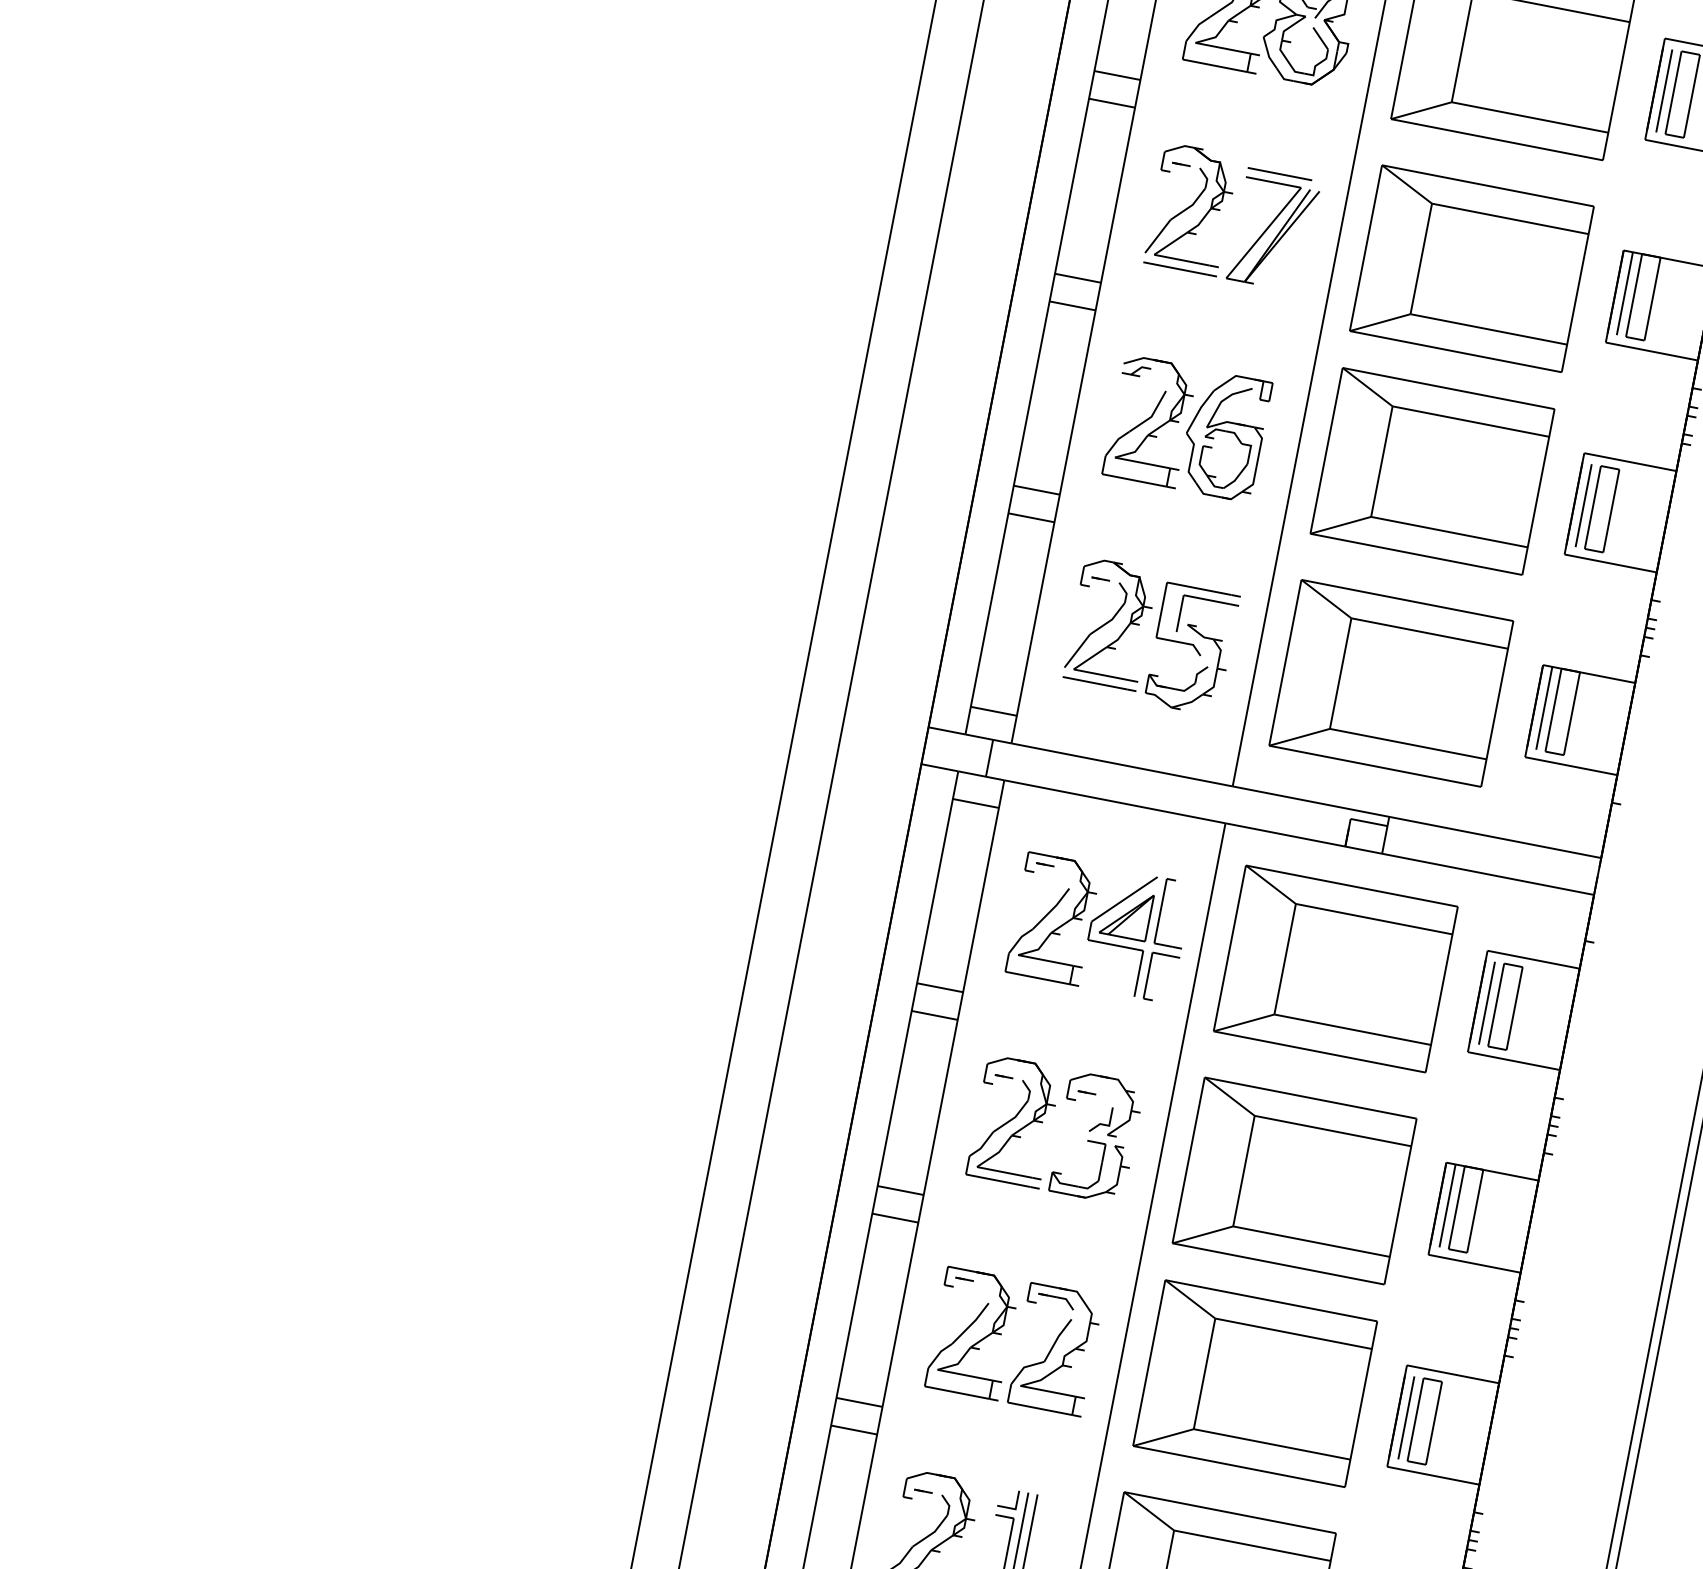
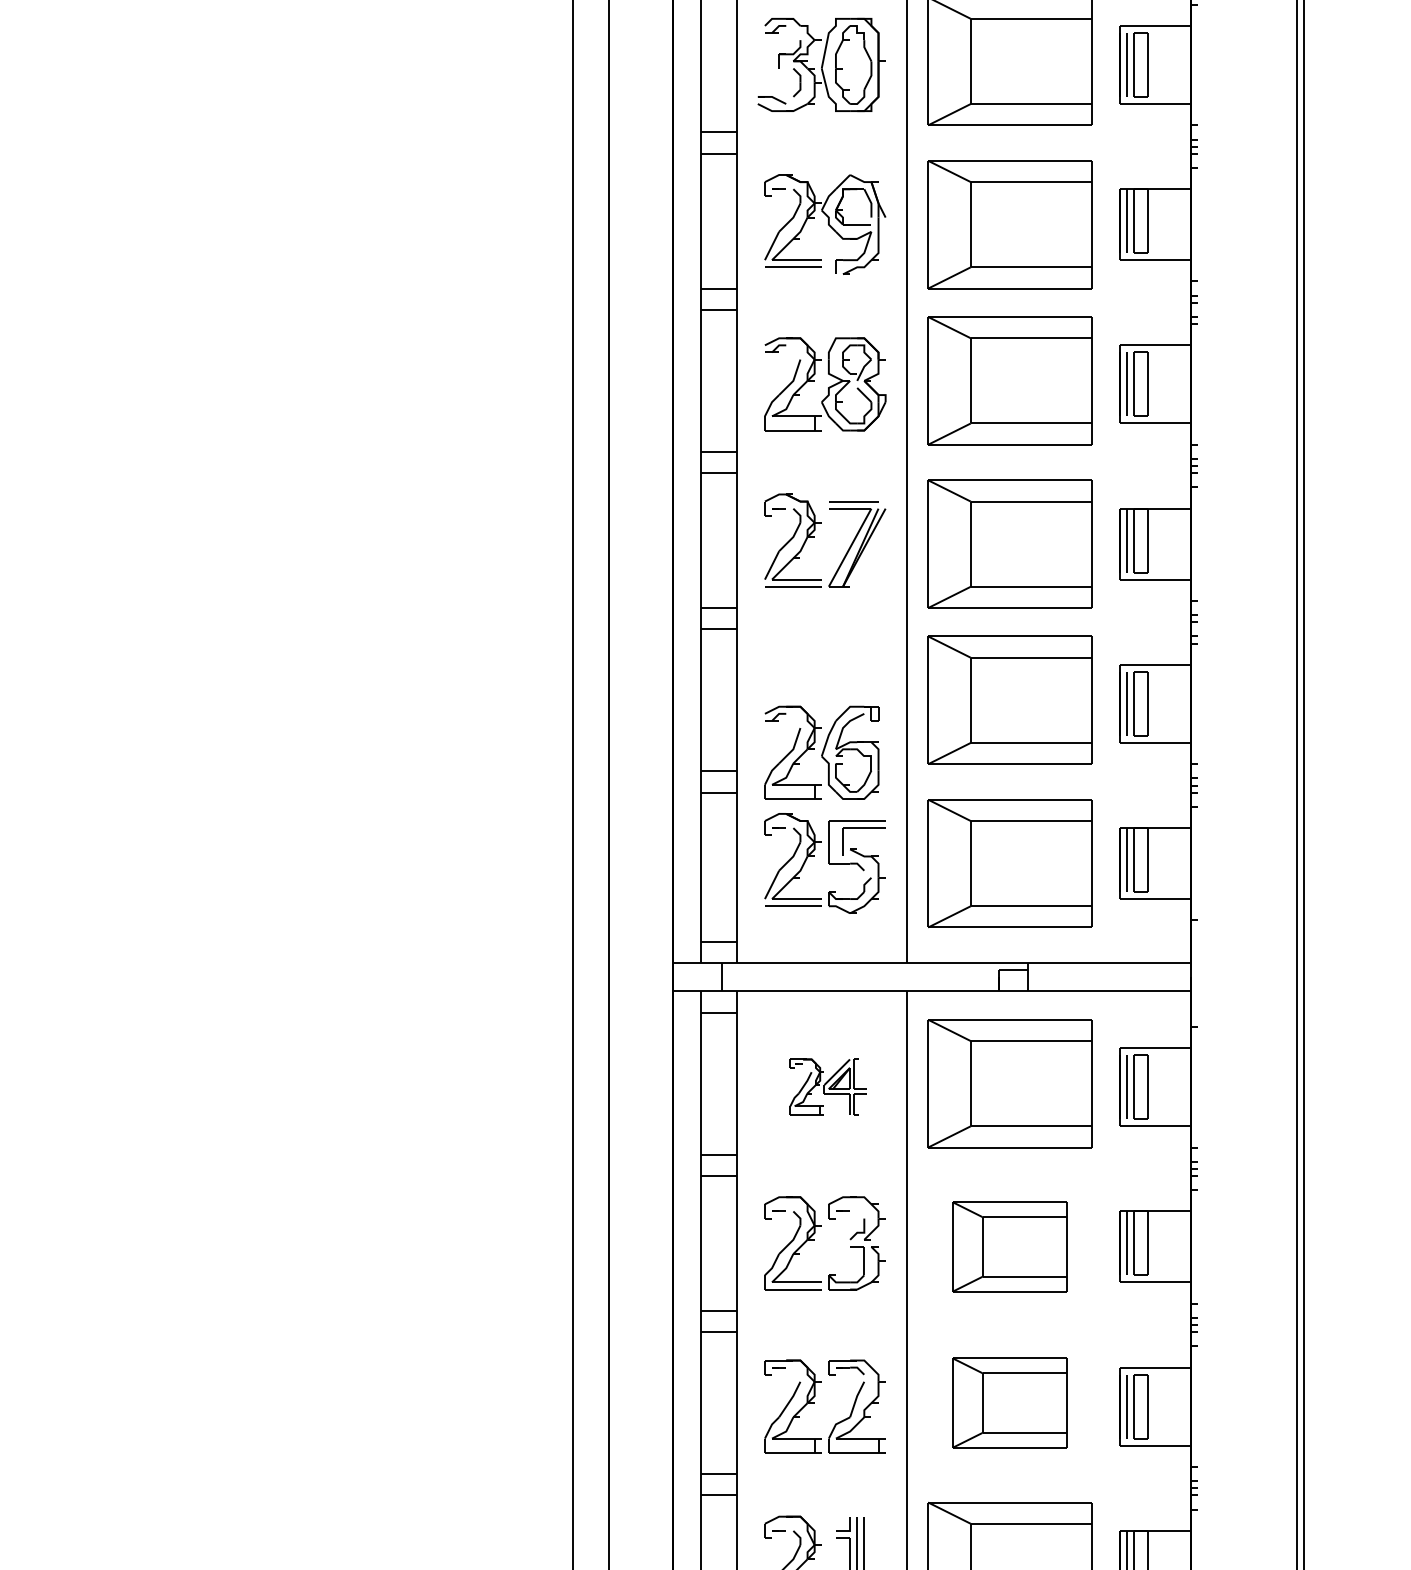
part: (1187, 428) -> (821, 752), moved
part: (1099, 926) -> (828, 1086), size x0.6
part: (1294, 1180) -> (1009, 1246), size x0.7
part: (1254, 1382) -> (1009, 1402), size x0.7

